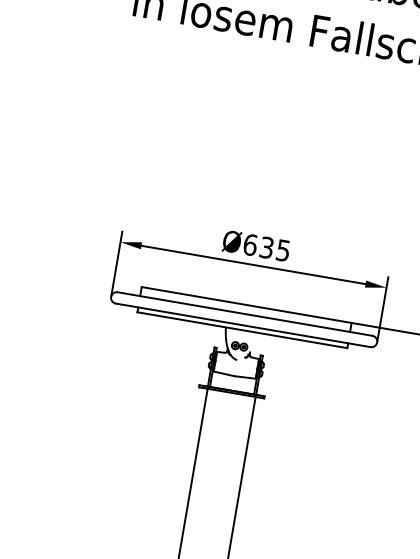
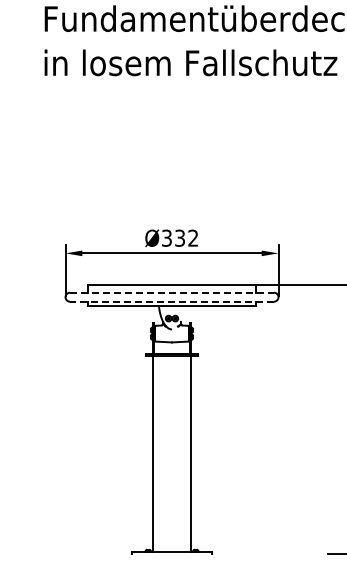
text: (266, 246) -> (179, 237), Ø635 -> Ø332
line: (245, 313) -> (172, 292), solid -> dashed
line: (243, 325) -> (172, 301), solid -> dashed

